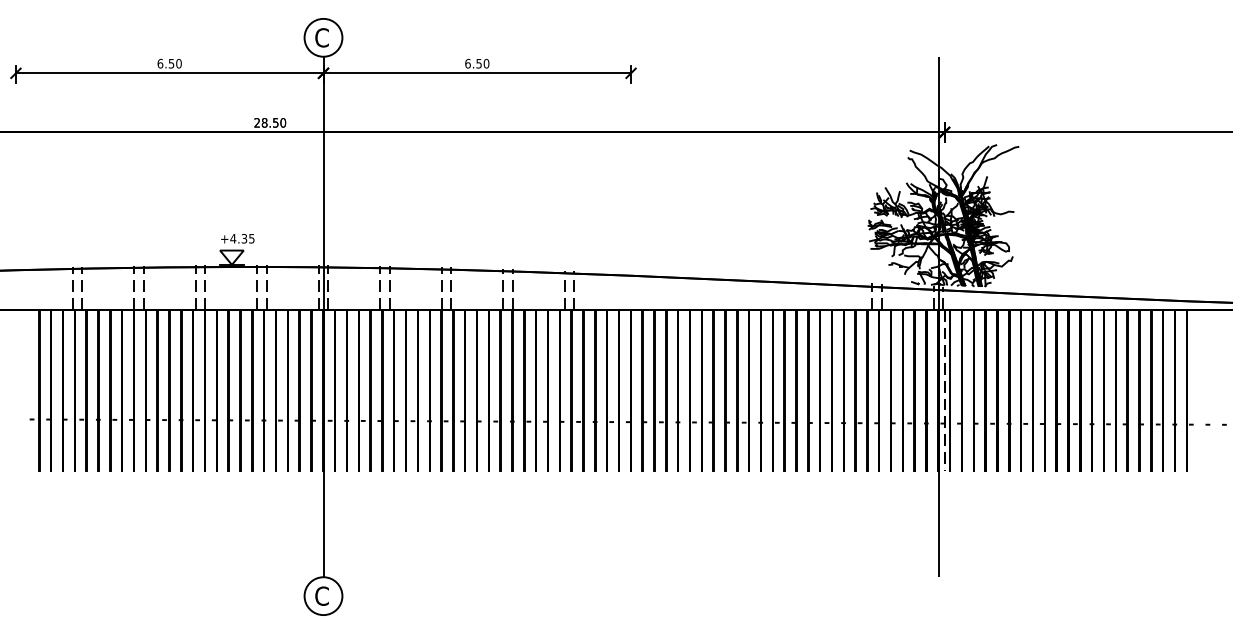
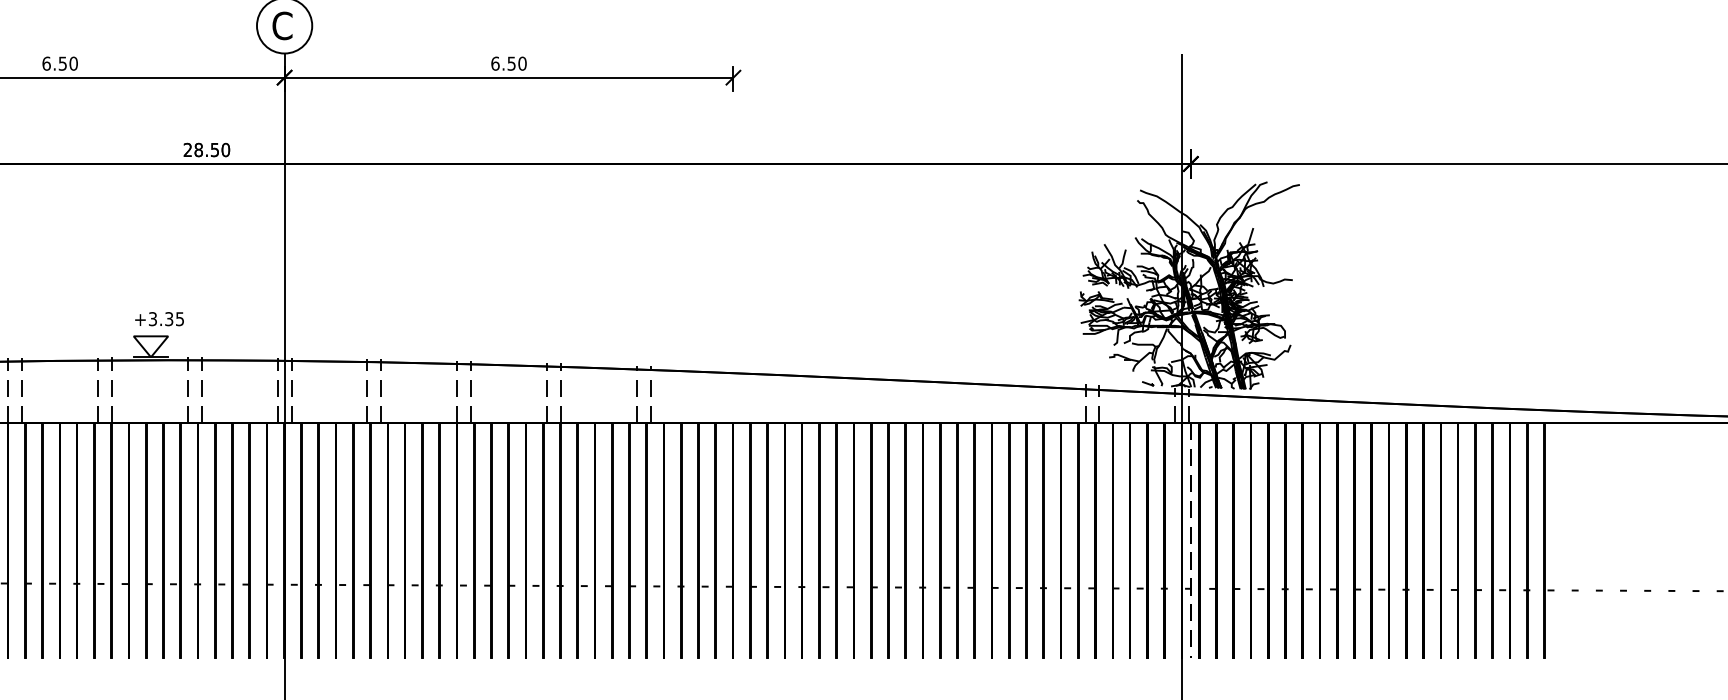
text: (233, 238) -> (153, 318), +4.35 -> +3.35

